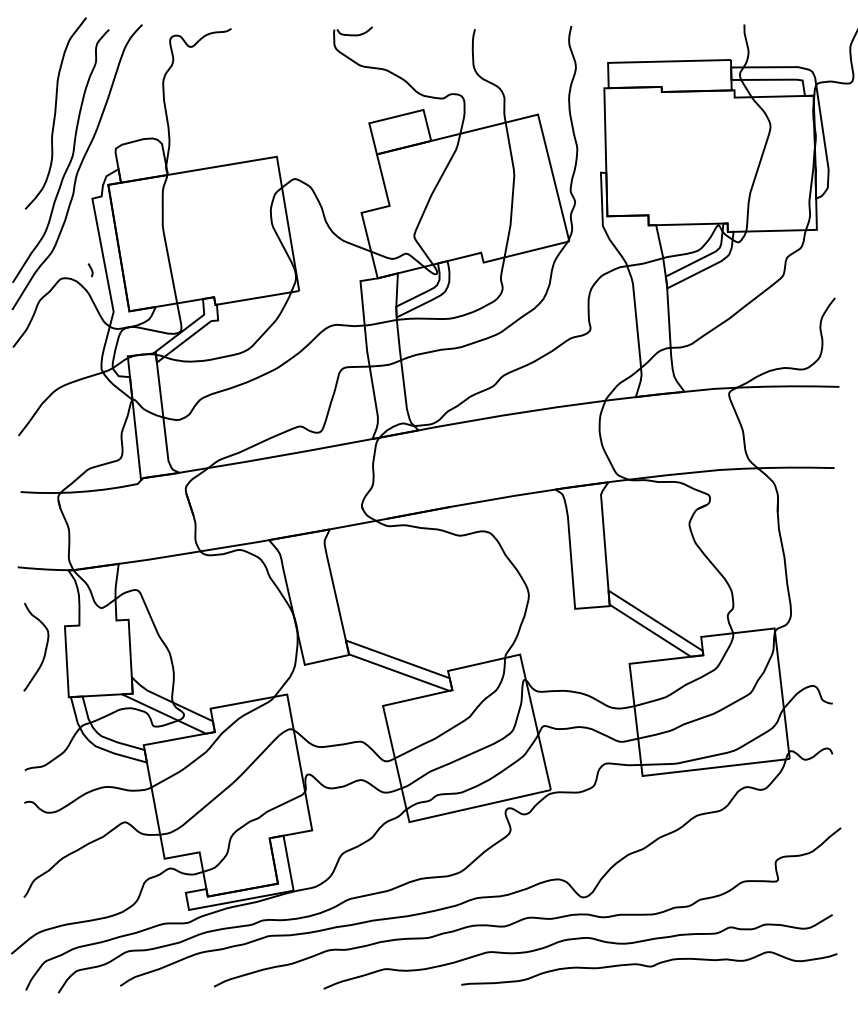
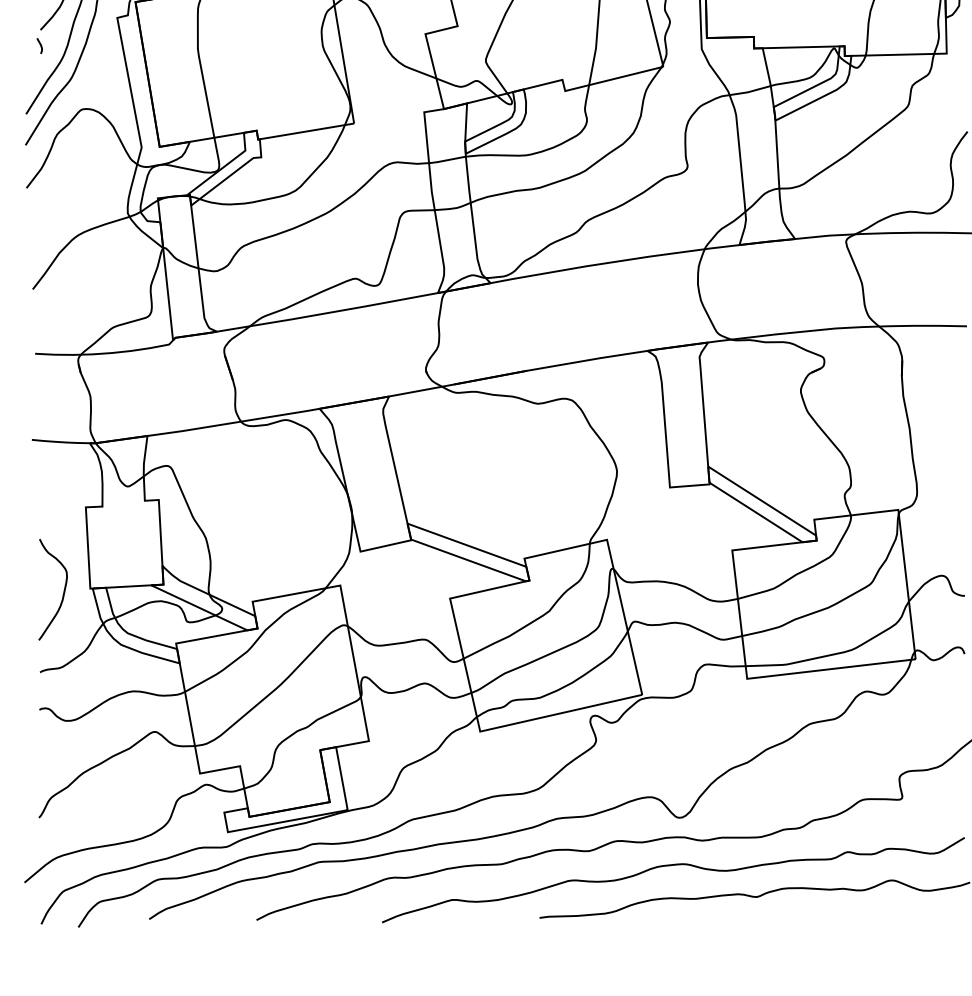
line: (90, 269) -> (39, 45), moved
curve: (45, 646) -> (63, 588), moved

